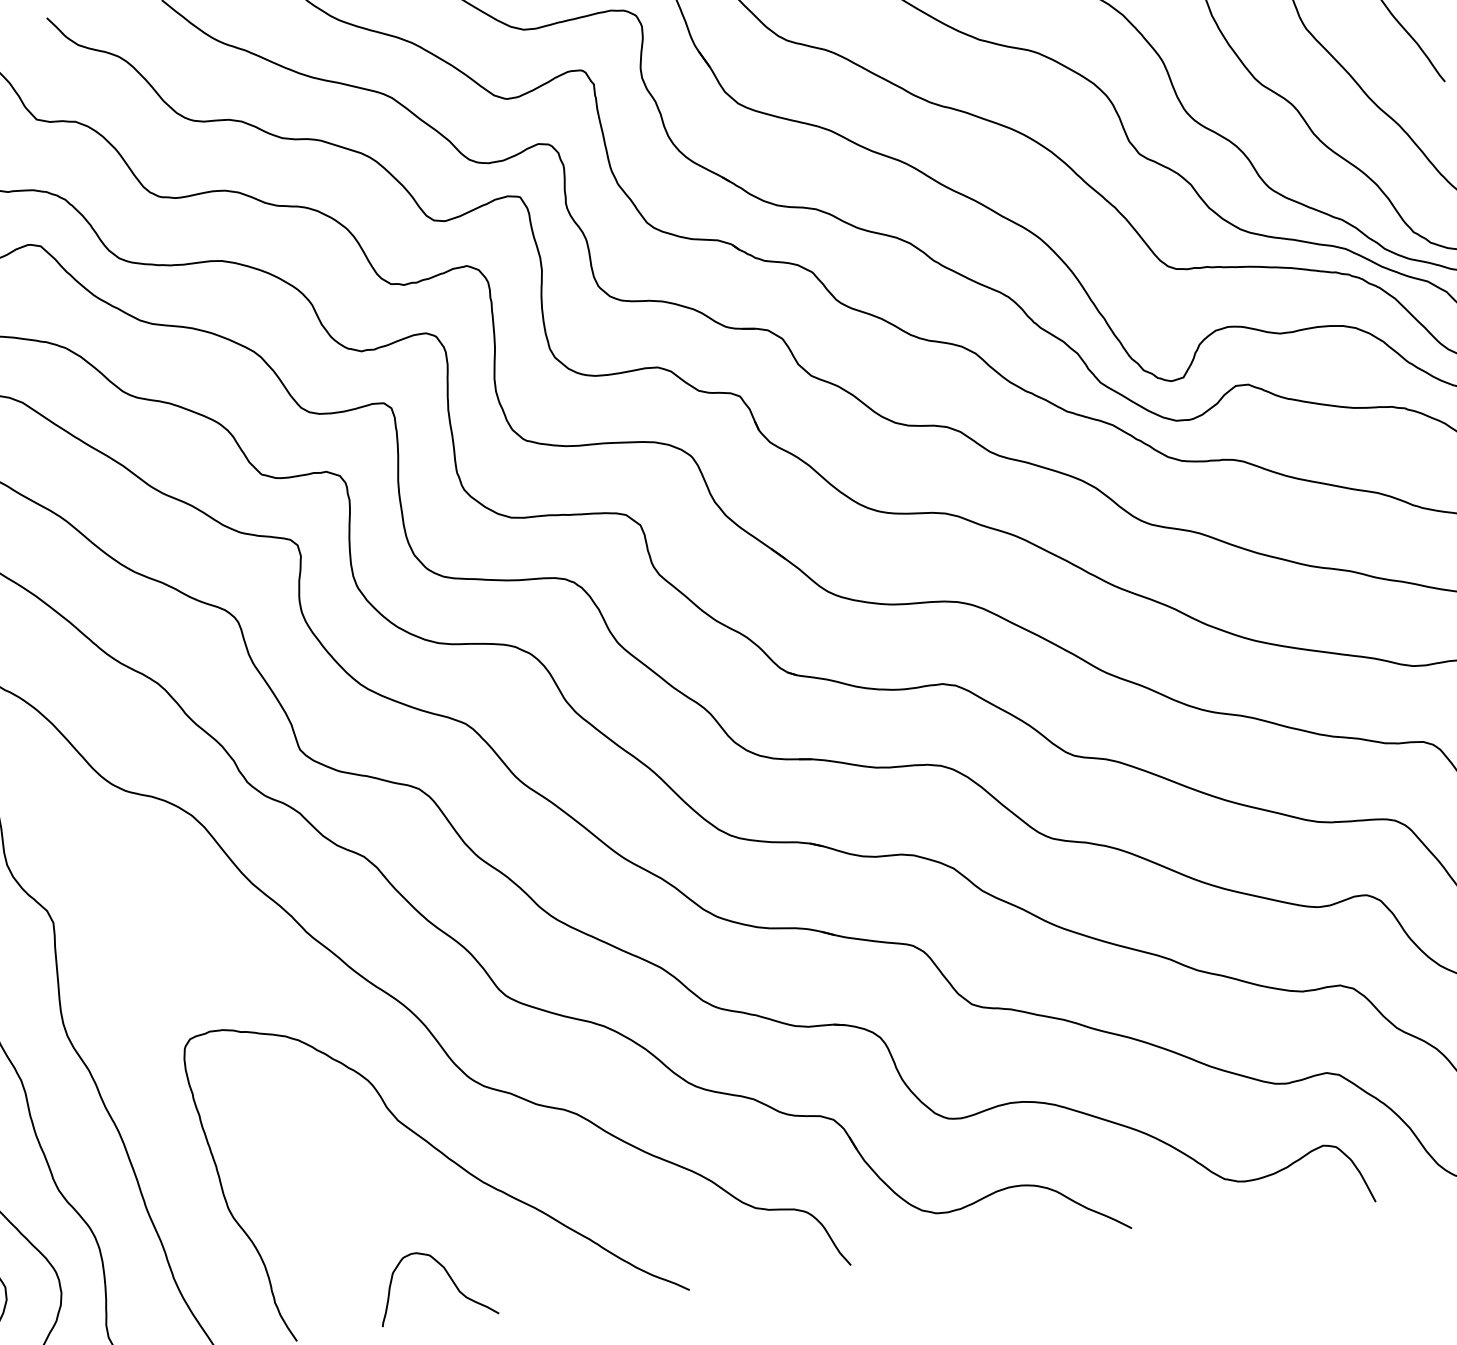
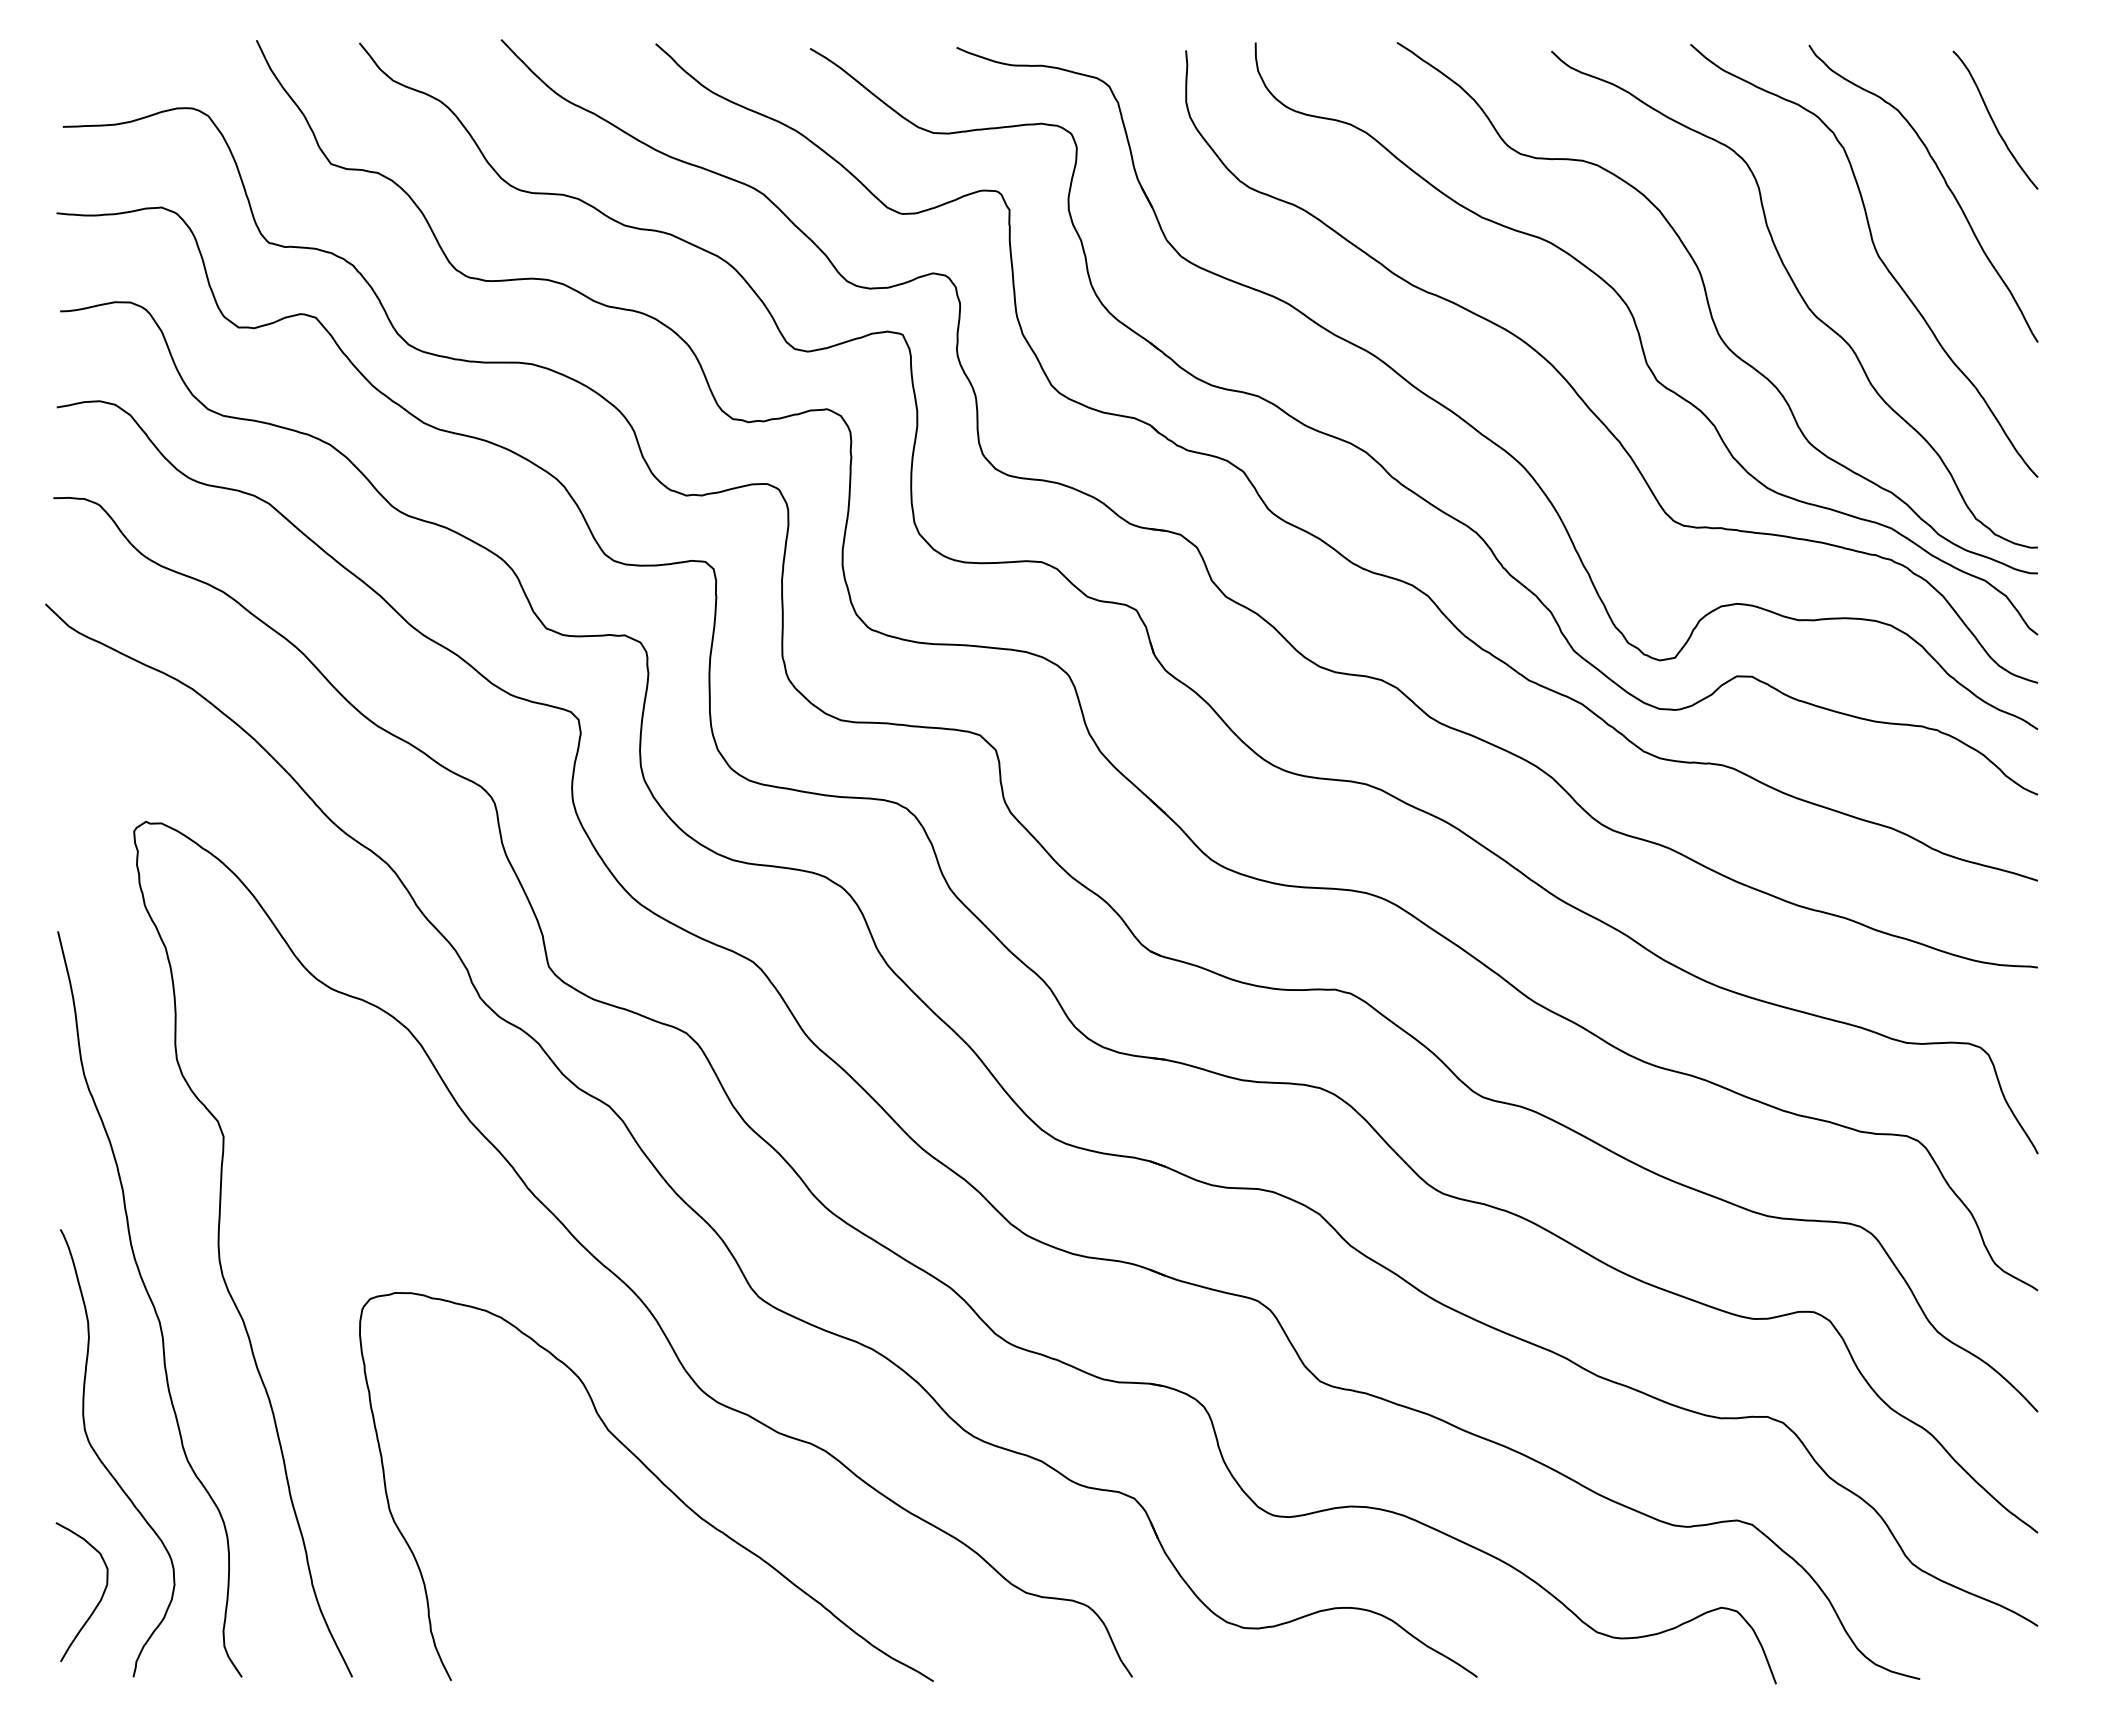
curve: (448, 1276) -> (644, 1626), removed

